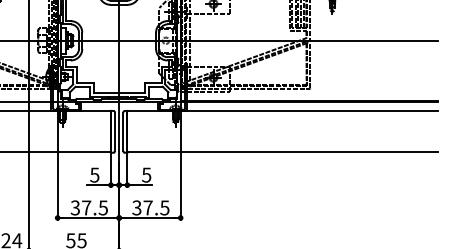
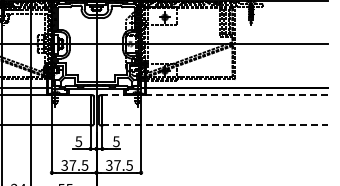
line: (283, 111) -> (215, 95), solid -> dashed
line: (283, 152) -> (215, 125), solid -> dashed

